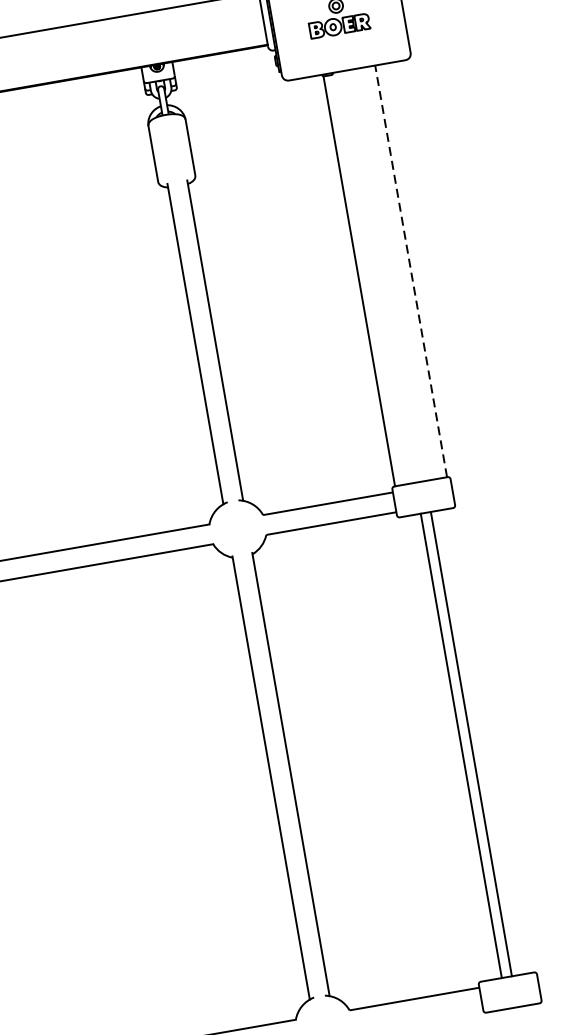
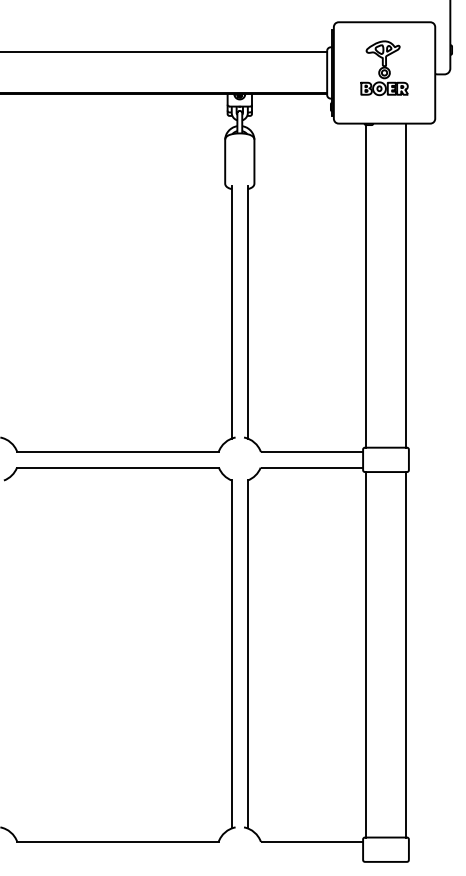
line: (411, 271) -> (406, 285), dashed -> solid
line: (471, 743) -> (406, 654), moved
line: (461, 745) -> (365, 654), moved

